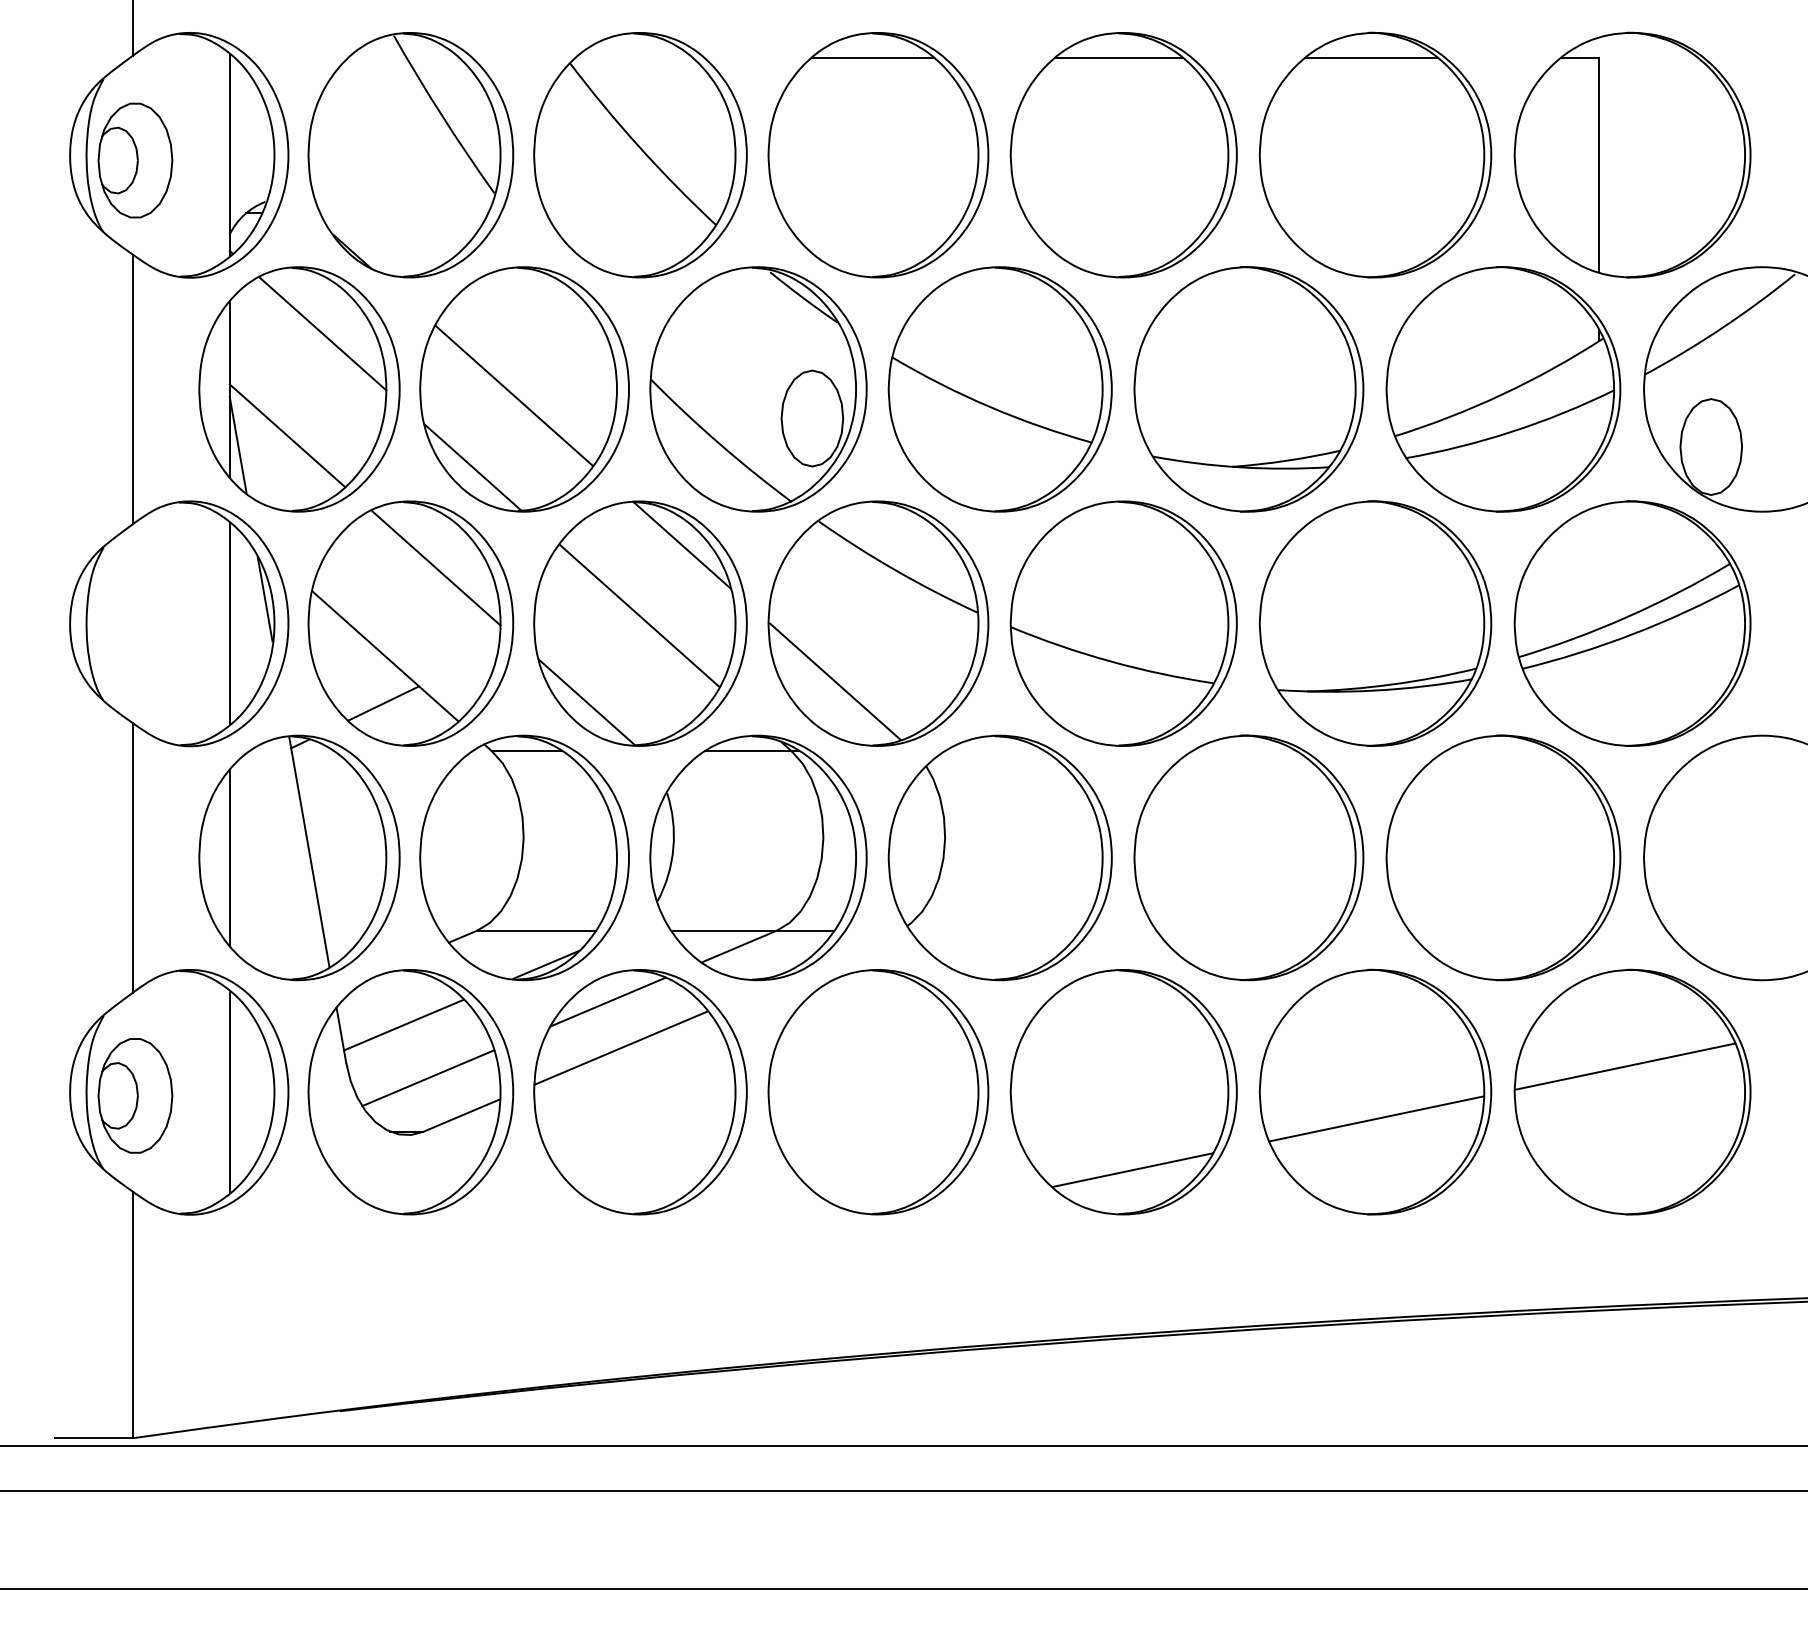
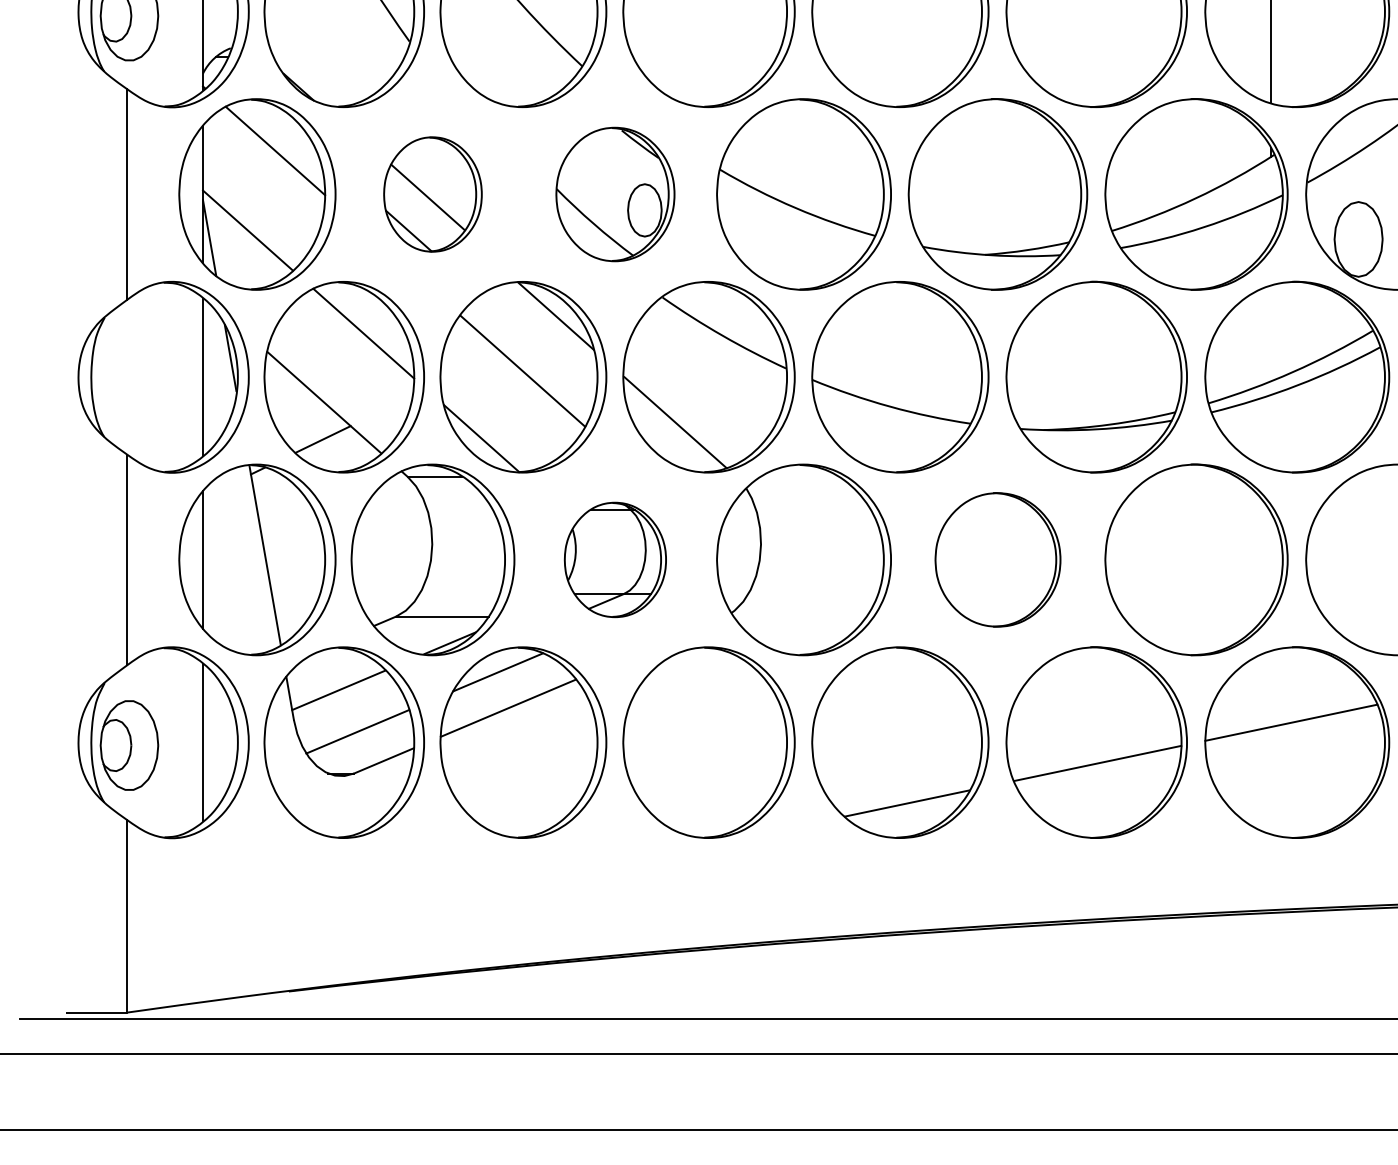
part: (524, 389) -> (432, 194), size x0.6
part: (758, 389) -> (615, 194), size x0.7
part: (758, 857) -> (615, 559), size x0.6
part: (1248, 857) -> (997, 559), size x0.7

